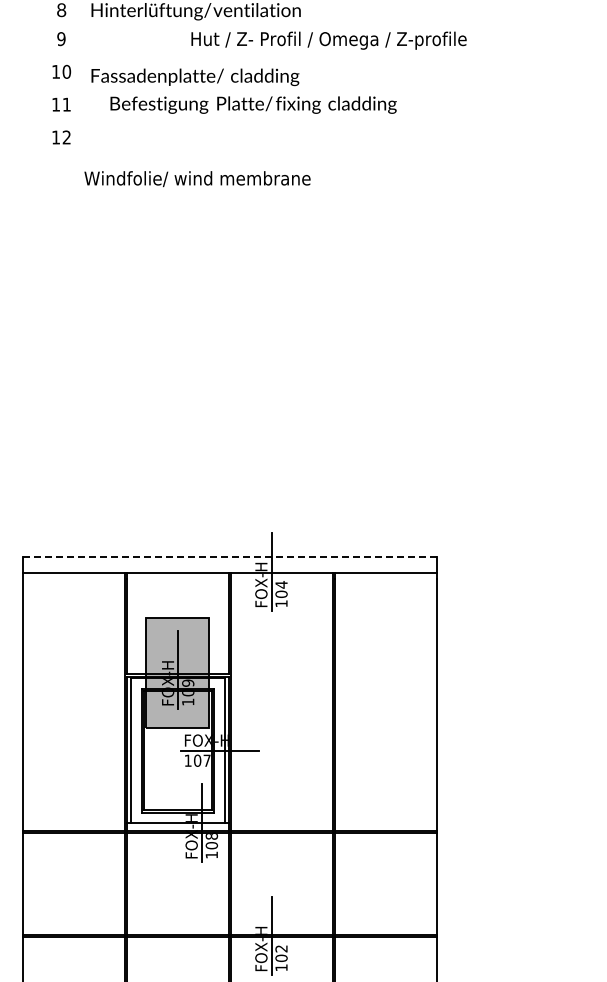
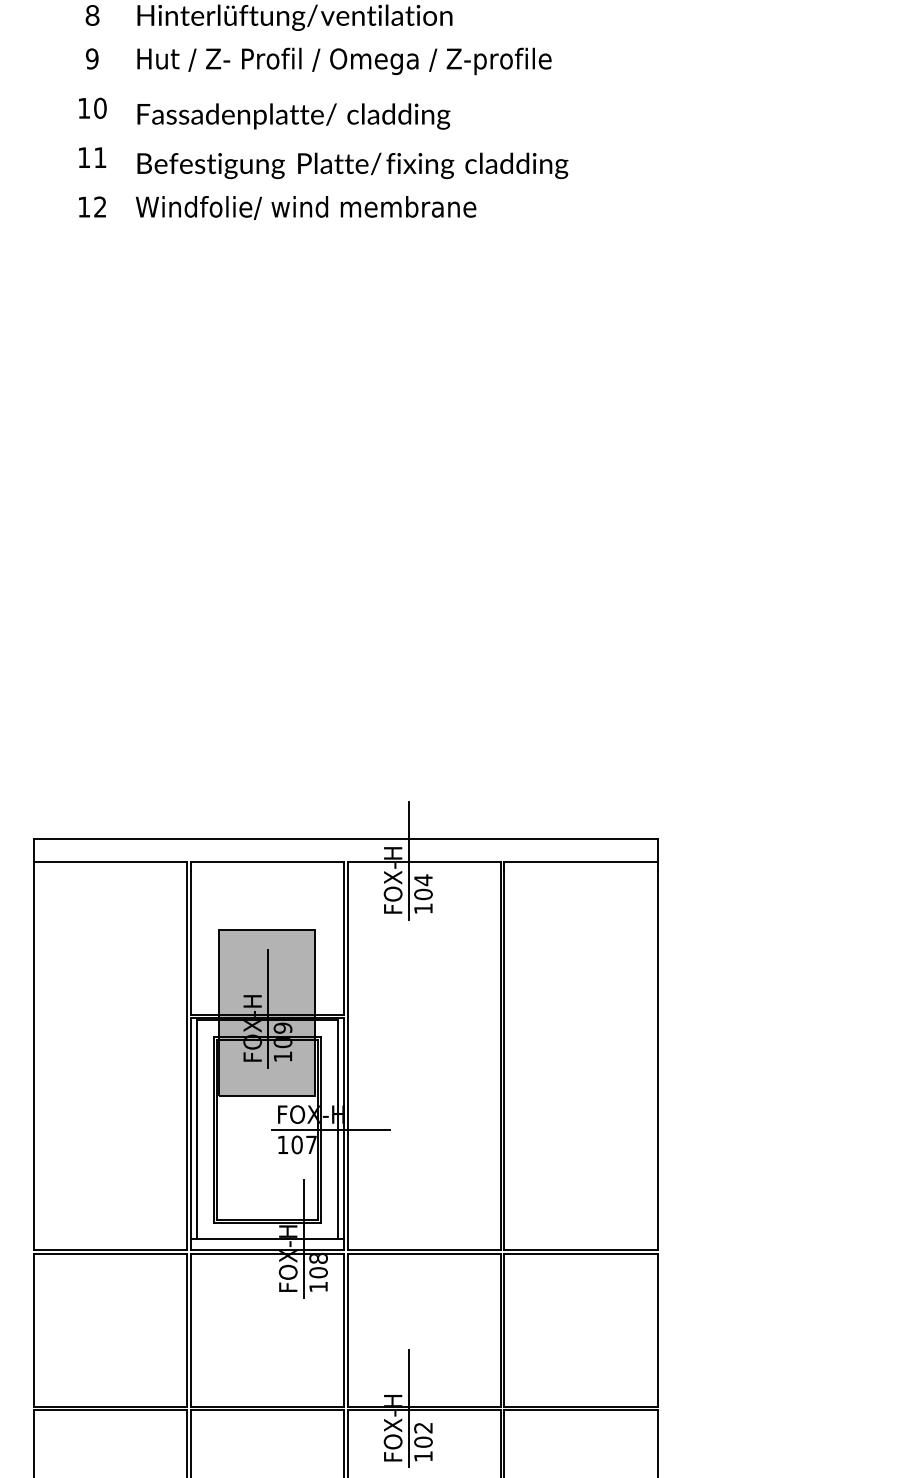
text: (328, 40) -> (343, 61), moved
text: (253, 104) -> (352, 164), moved
text: (197, 179) -> (306, 208), moved
line: (230, 557) -> (346, 839), dashed -> solid

